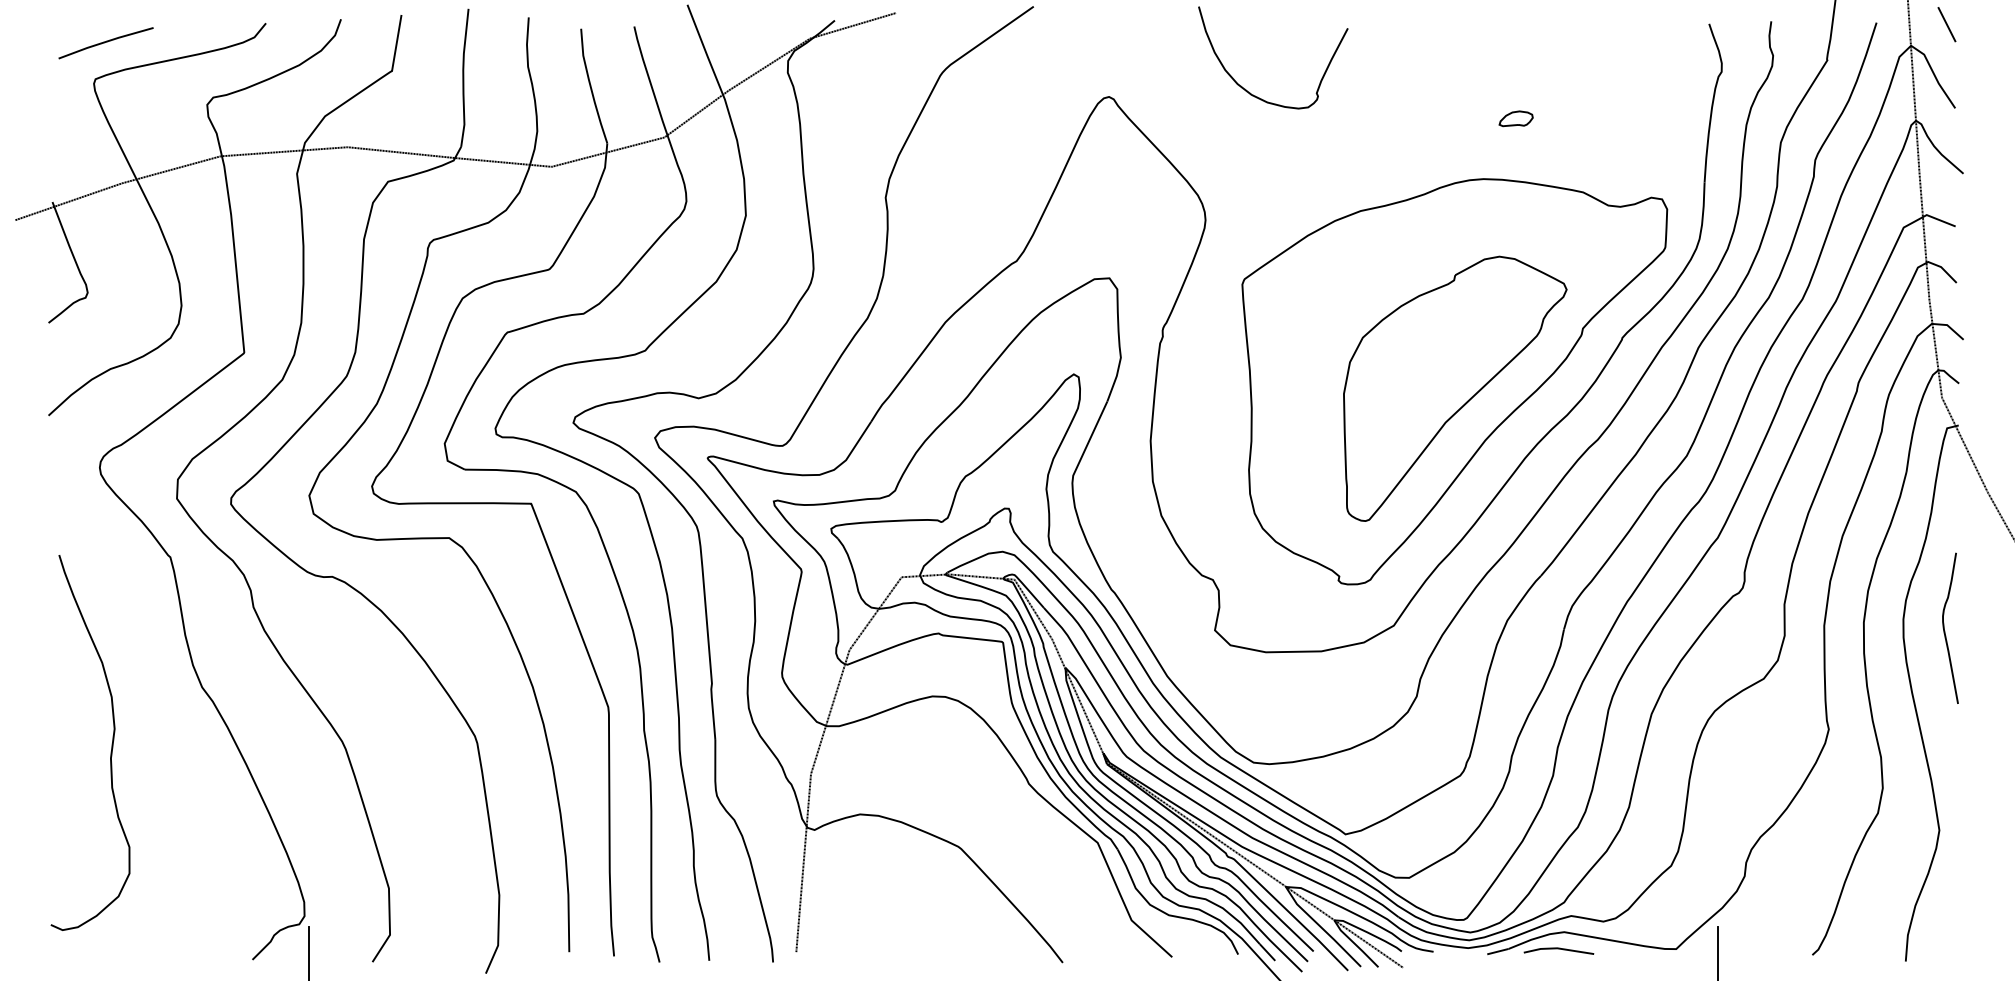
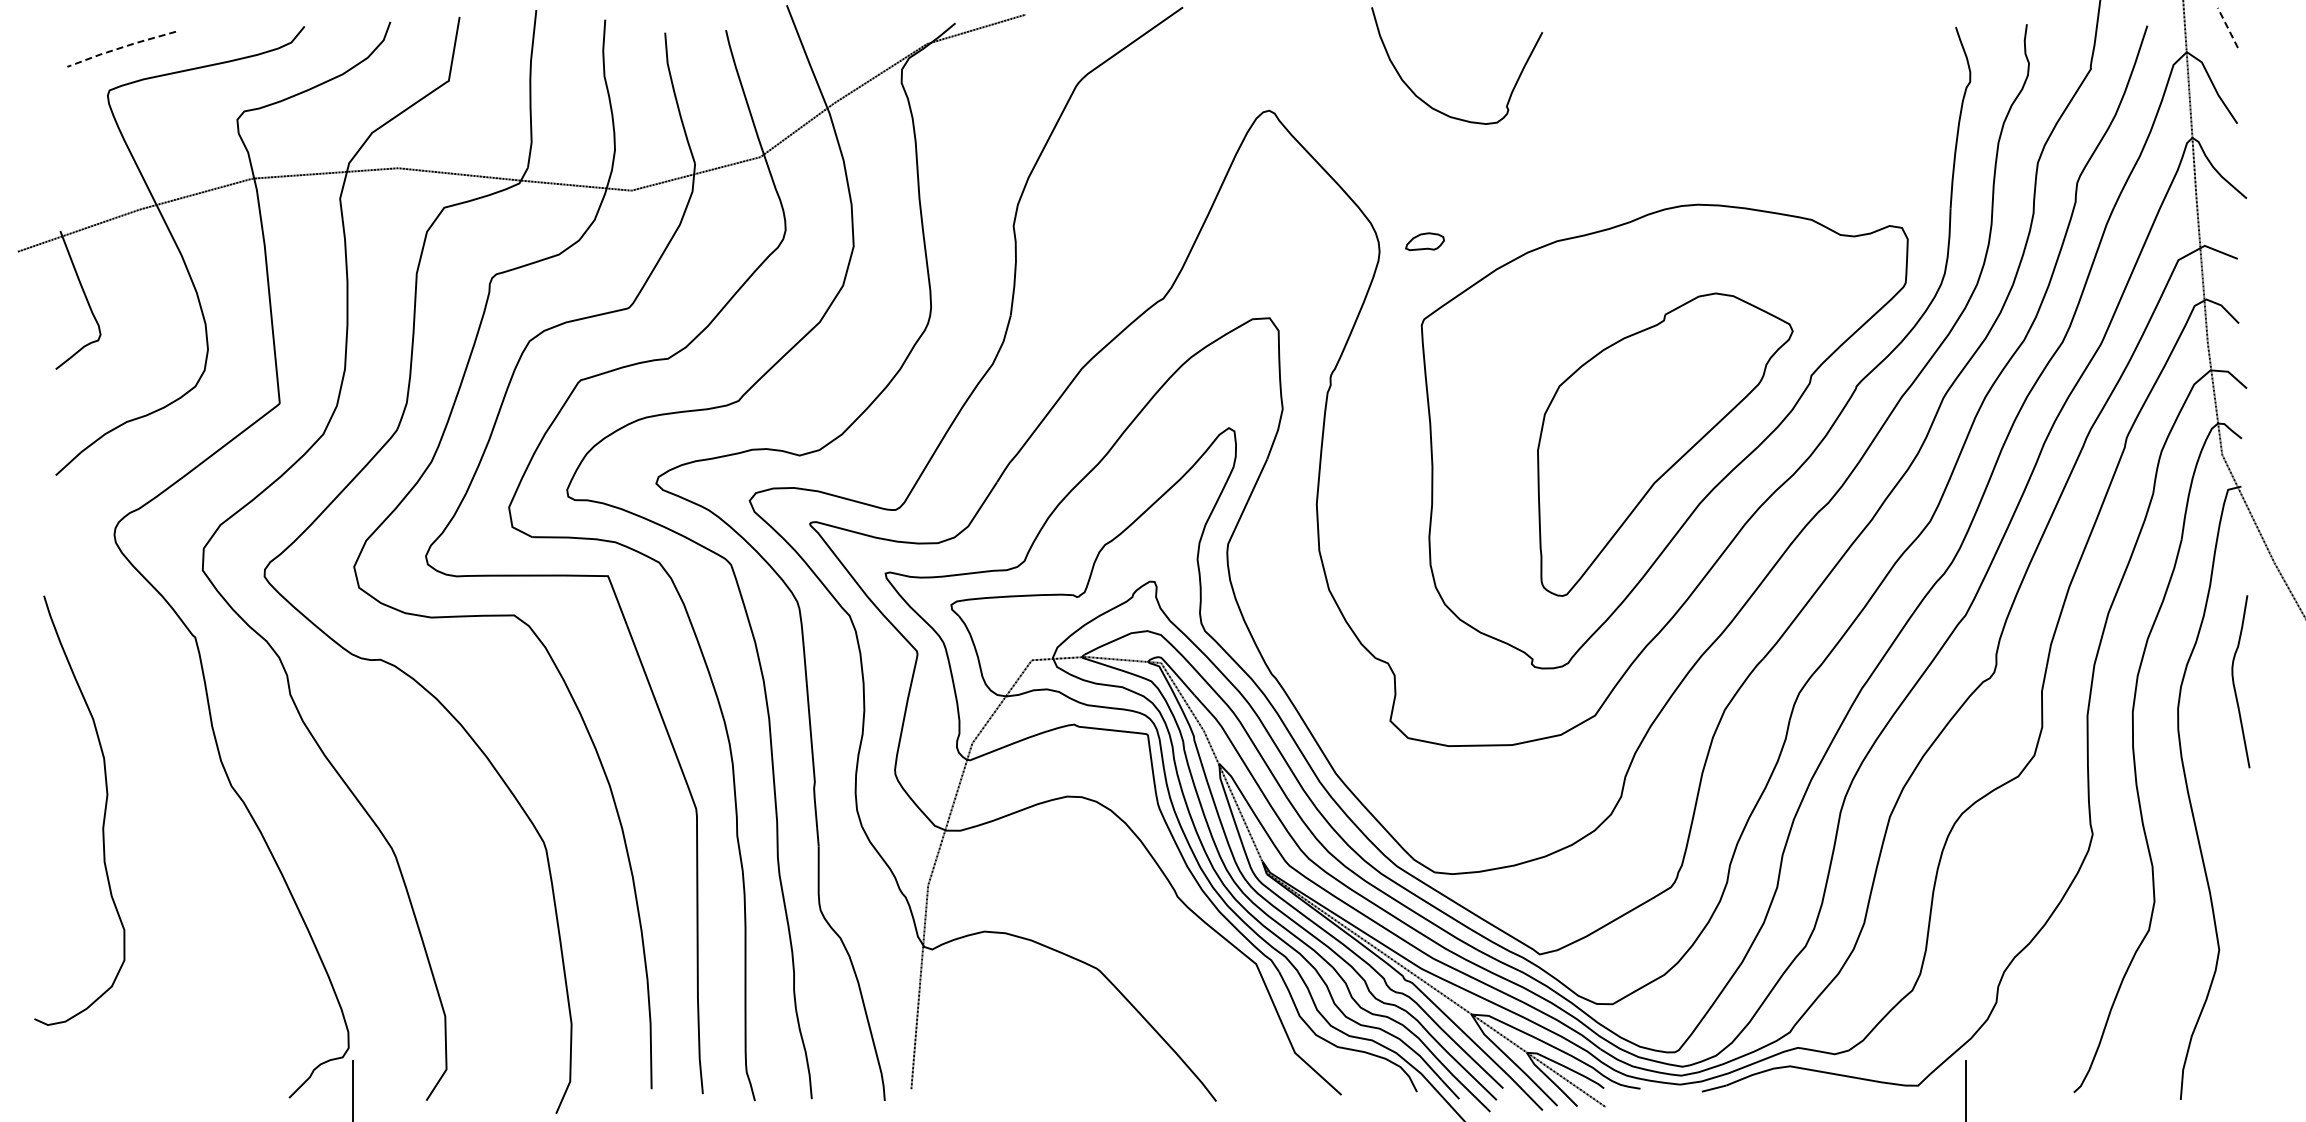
line: (1946, 24) -> (2227, 27), solid -> dashed
line: (105, 41) -> (121, 47), solid -> dashed
part: (1515, 118) -> (1424, 241), moved
curve: (1944, 628) -> (2234, 681), moved
curve: (111, 747) -> (103, 816), moved
line: (1559, 949) -> (1784, 1086), removed

